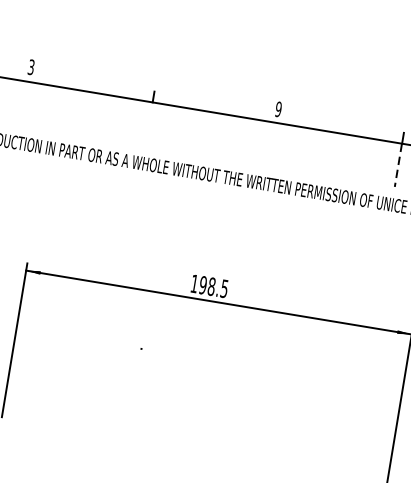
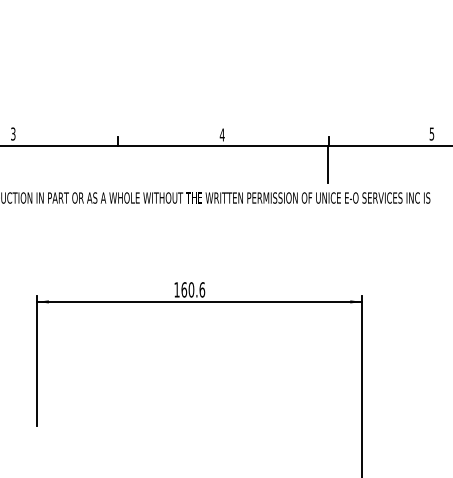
text: (277, 108) -> (221, 134), 9 -> 4
line: (398, 166) -> (328, 165), dashed -> solid
text: (214, 286) -> (193, 289), 198.5 -> 160.6

